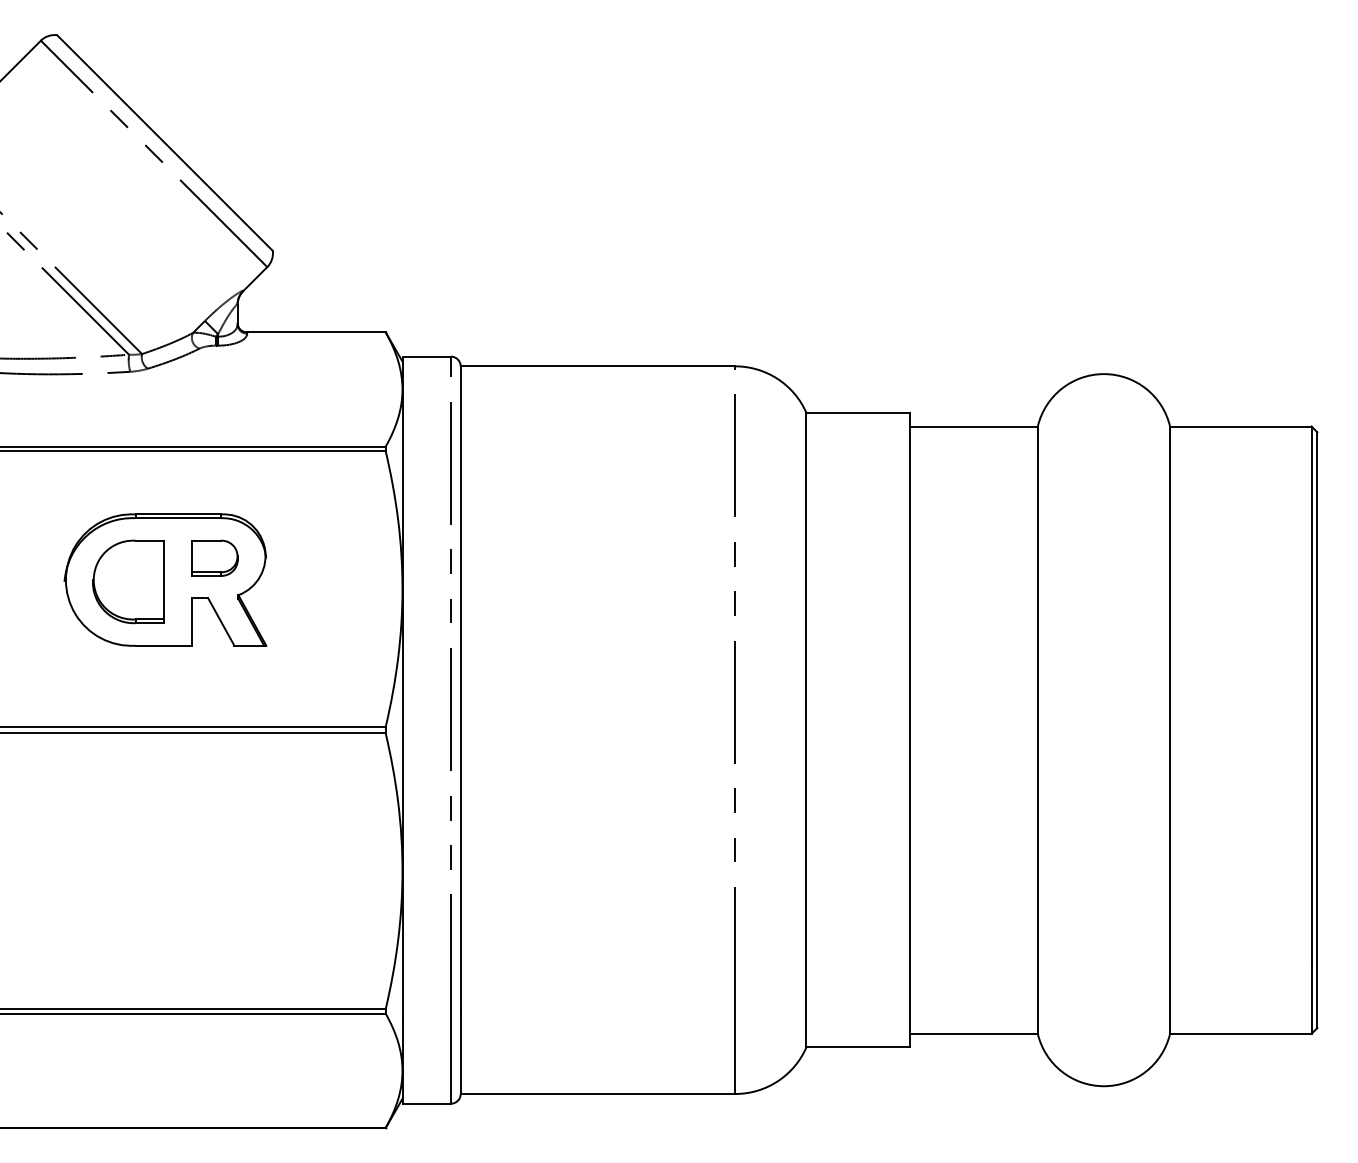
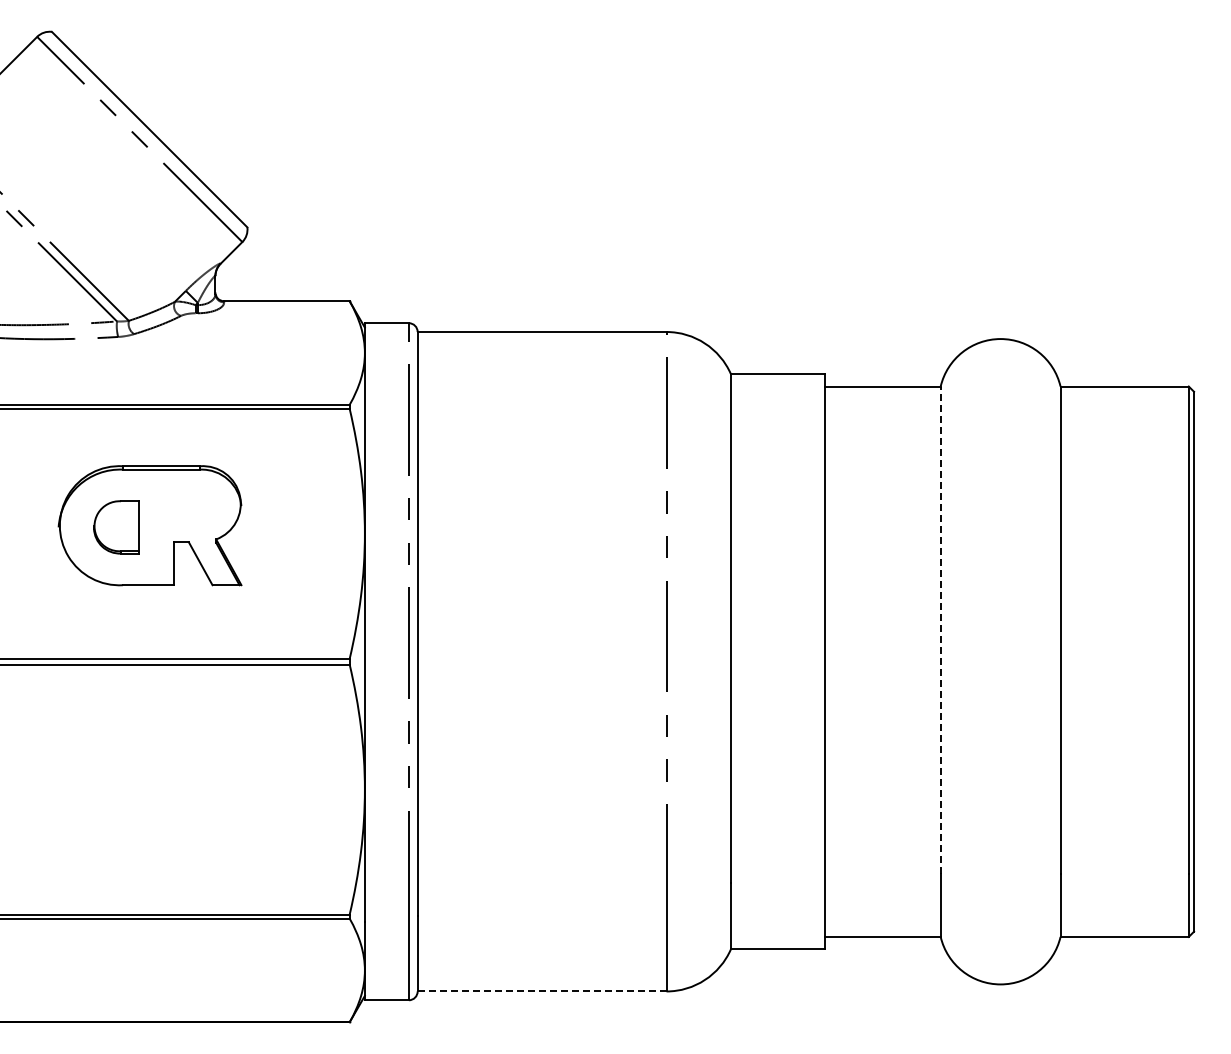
part: (214, 557) -> (194, 505), removed
part: (128, 582) -> (116, 527), size x0.7
line: (1037, 695) -> (940, 630), solid -> dashed
line: (598, 1094) -> (542, 991), solid -> dashed

